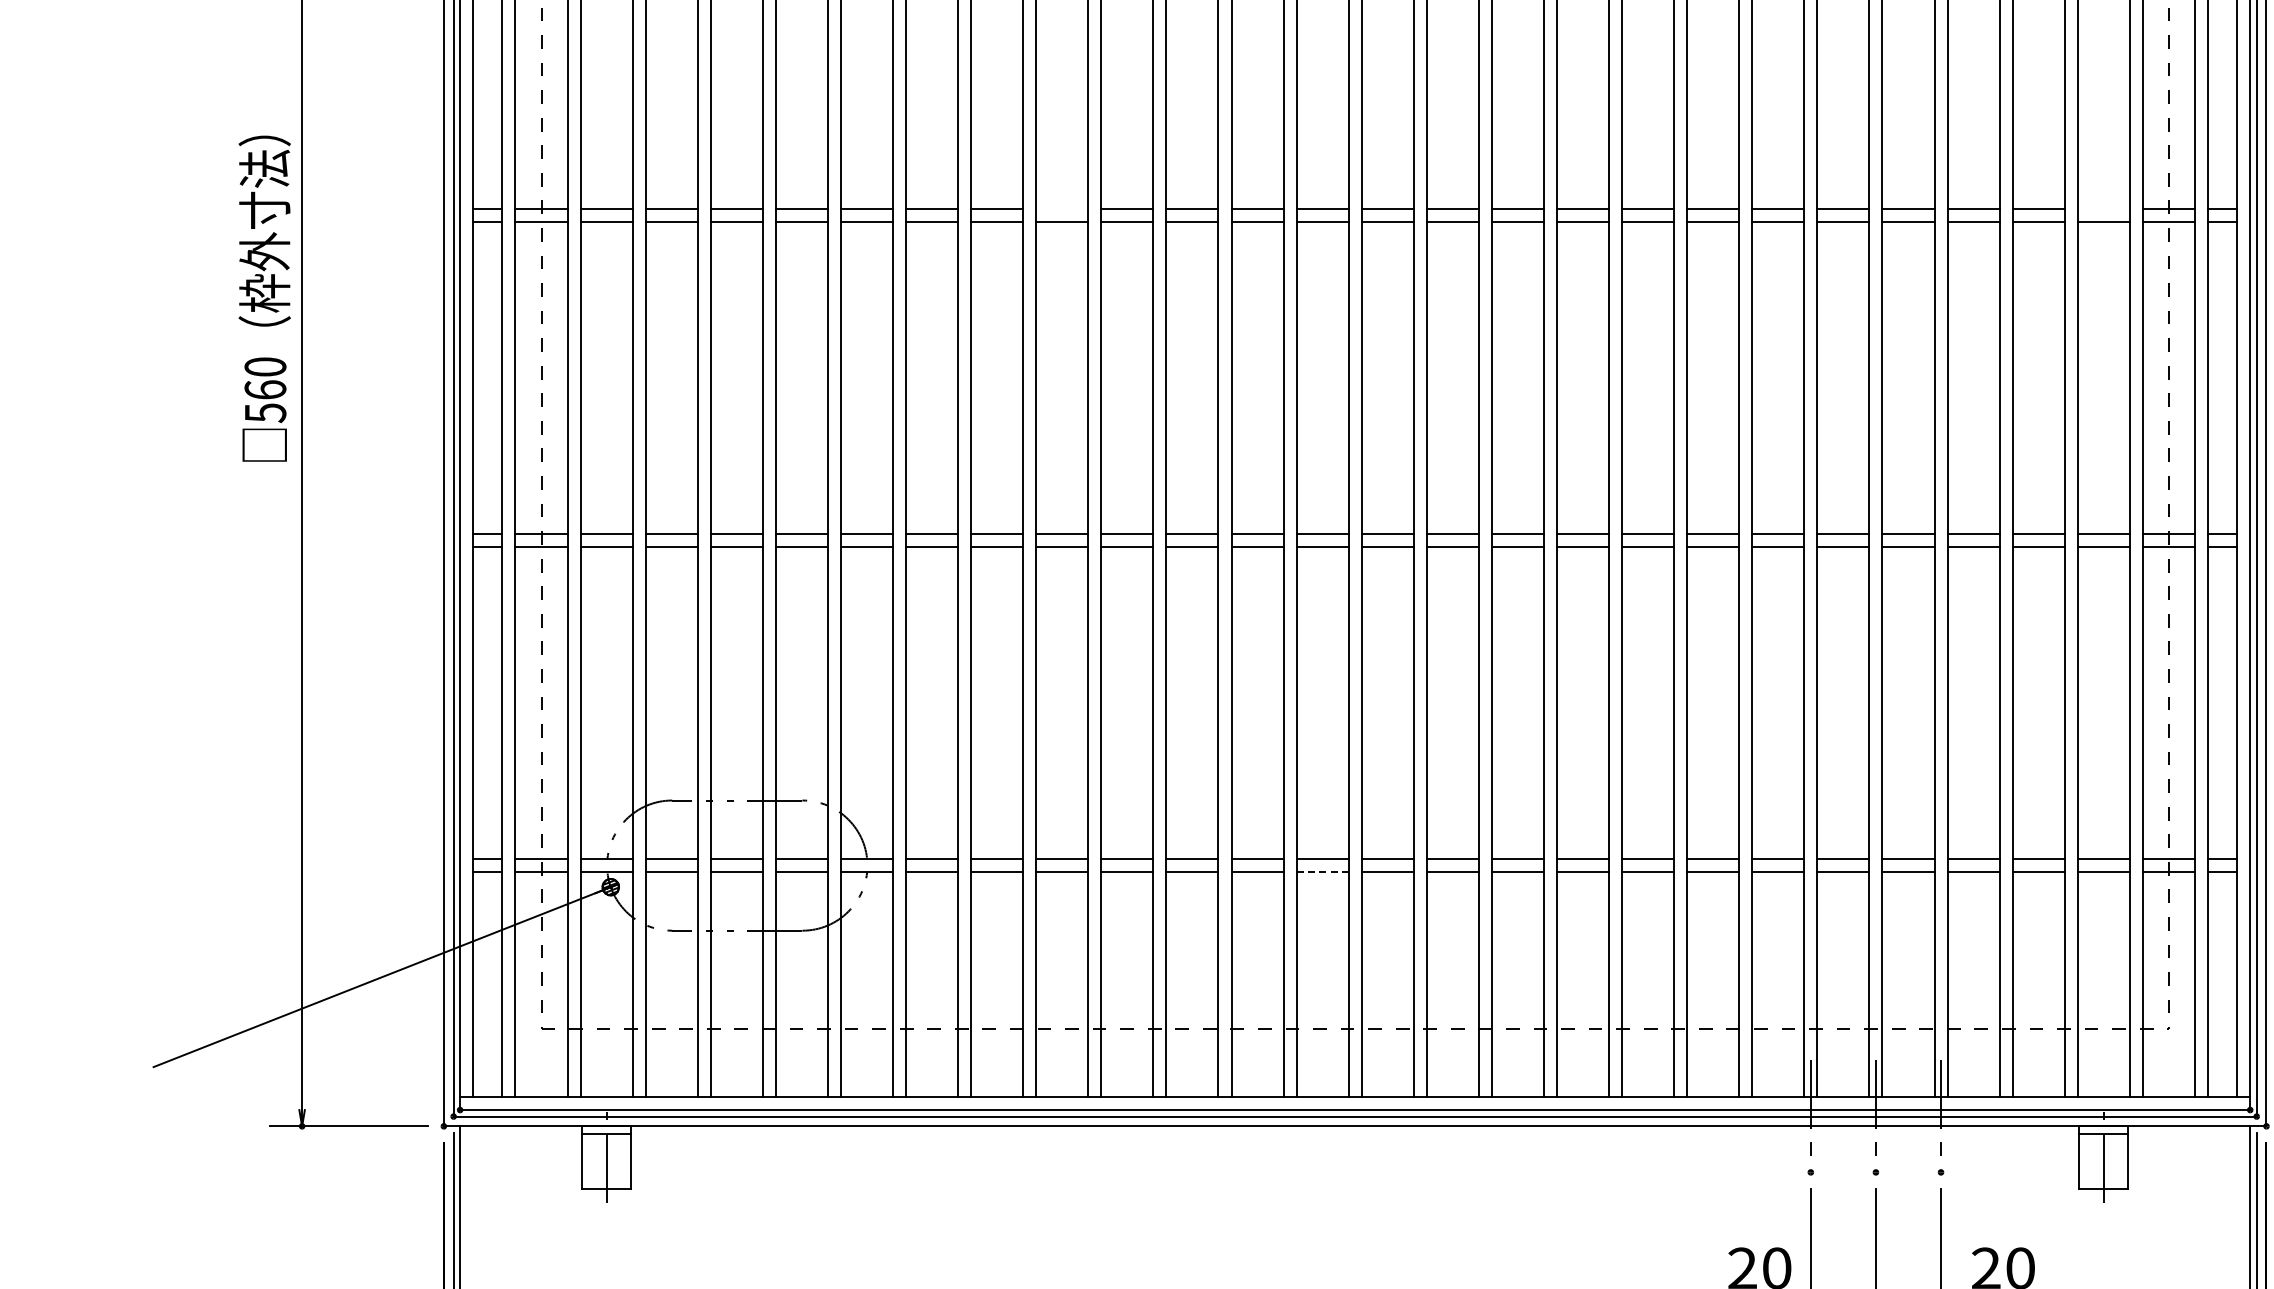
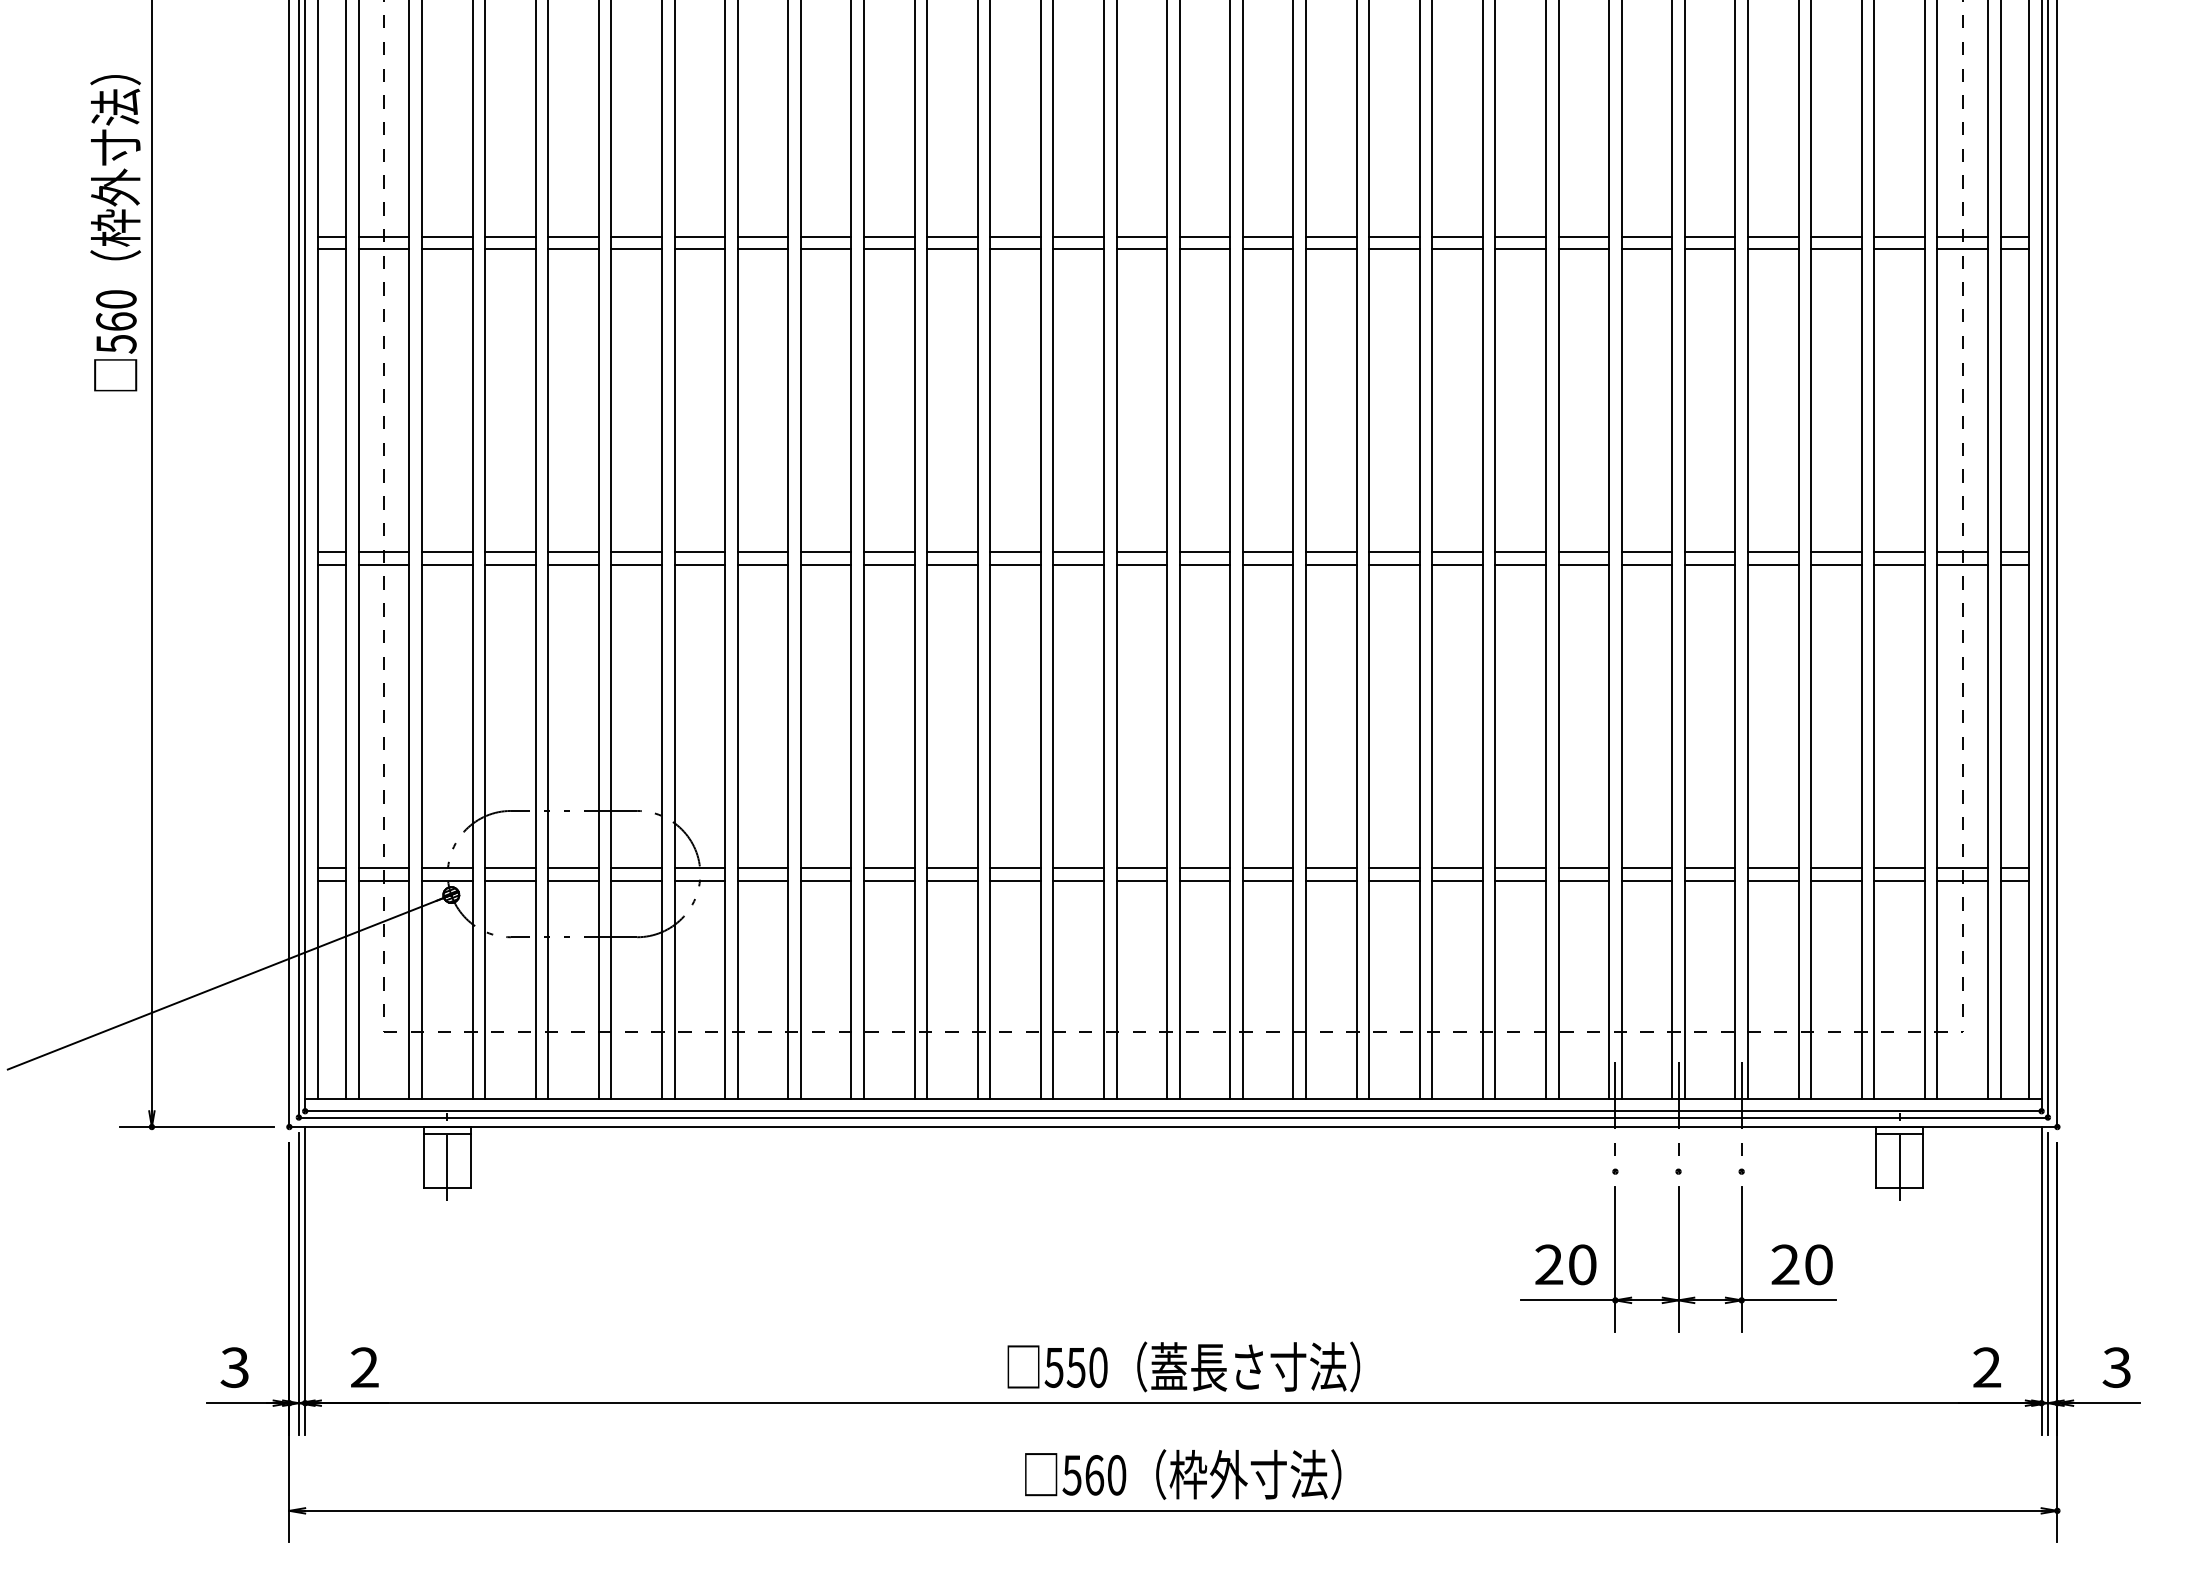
line: (1062, 208) -> (889, 236), added
line: (2103, 208) -> (1899, 236), added
text: (264, 299) -> (115, 233), moved
line: (1323, 872) -> (1142, 880), dashed -> solid

